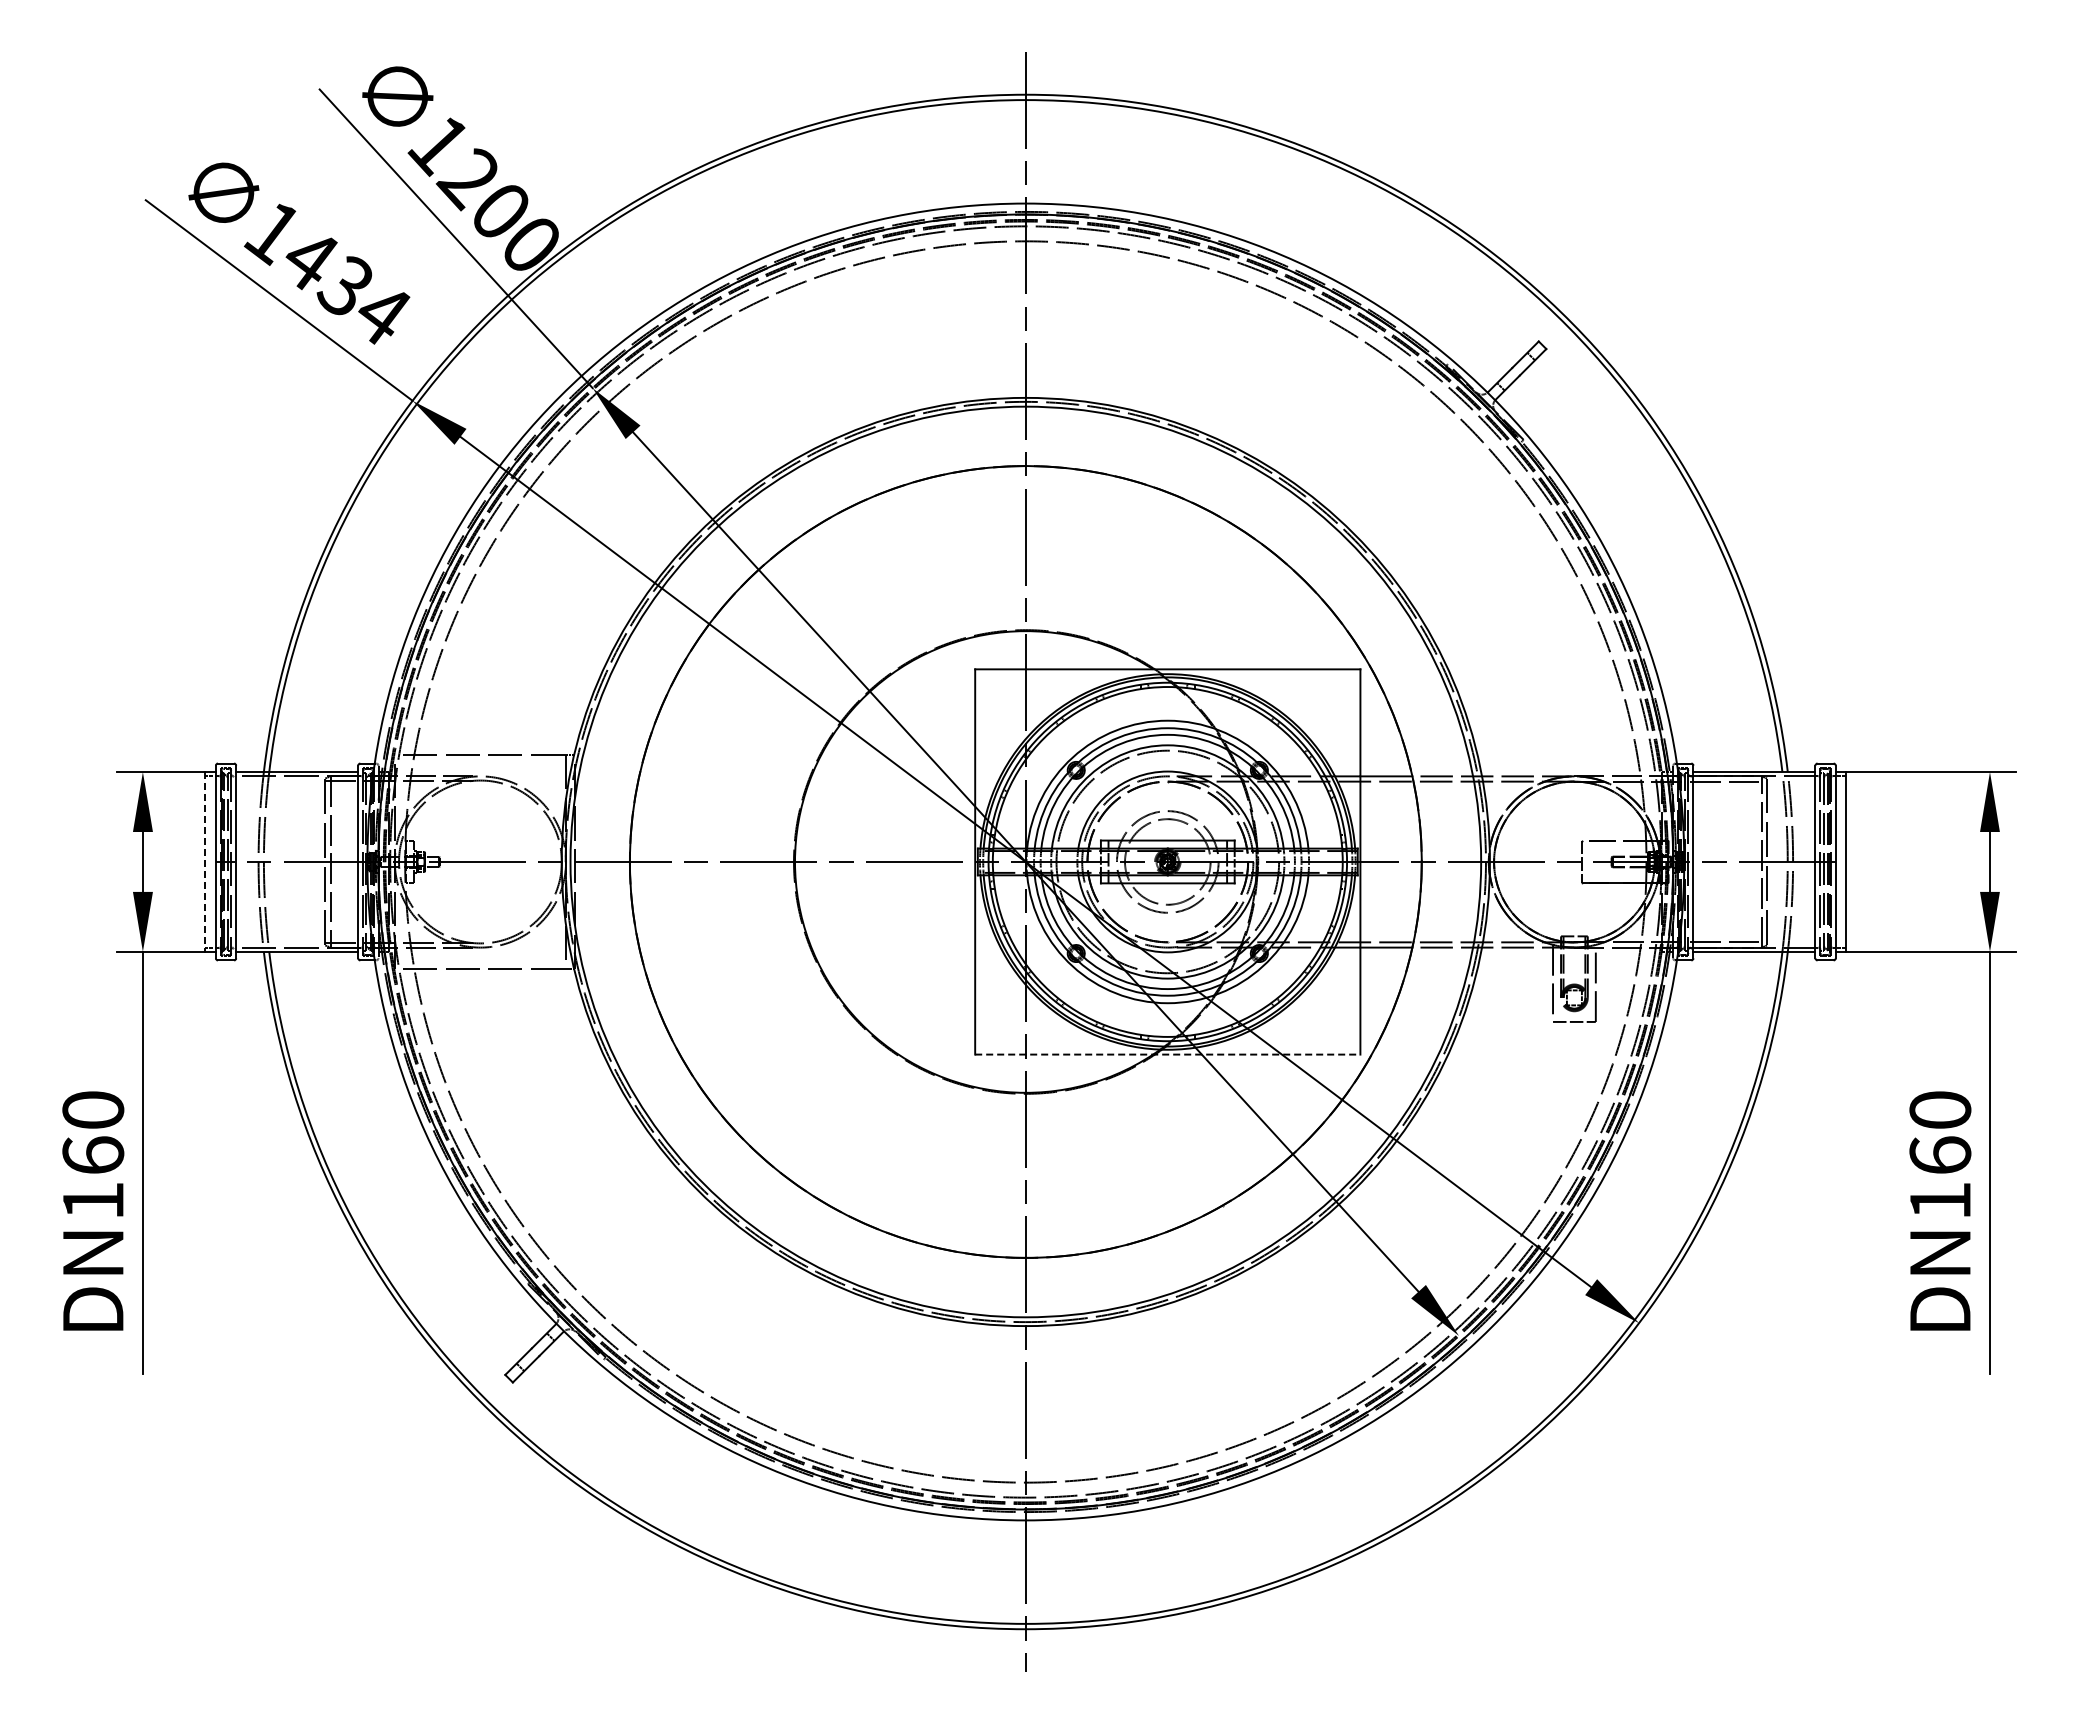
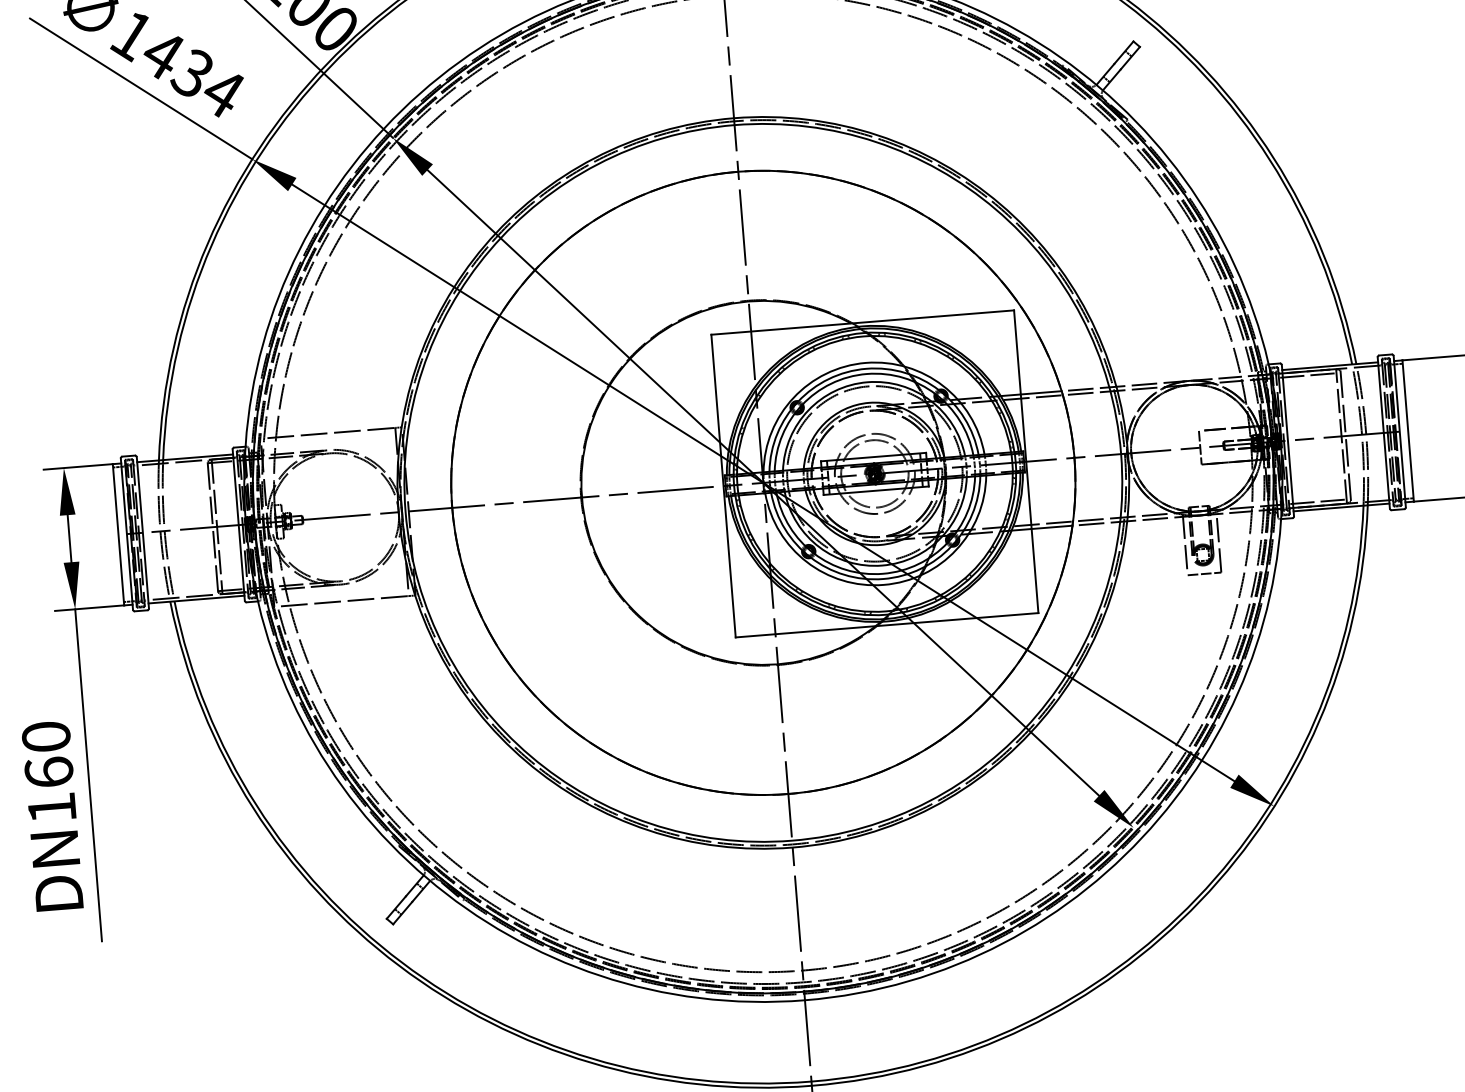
line: (205, 862) -> (118, 535), dashed -> solid
line: (1167, 1054) -> (886, 625), dashed -> solid

